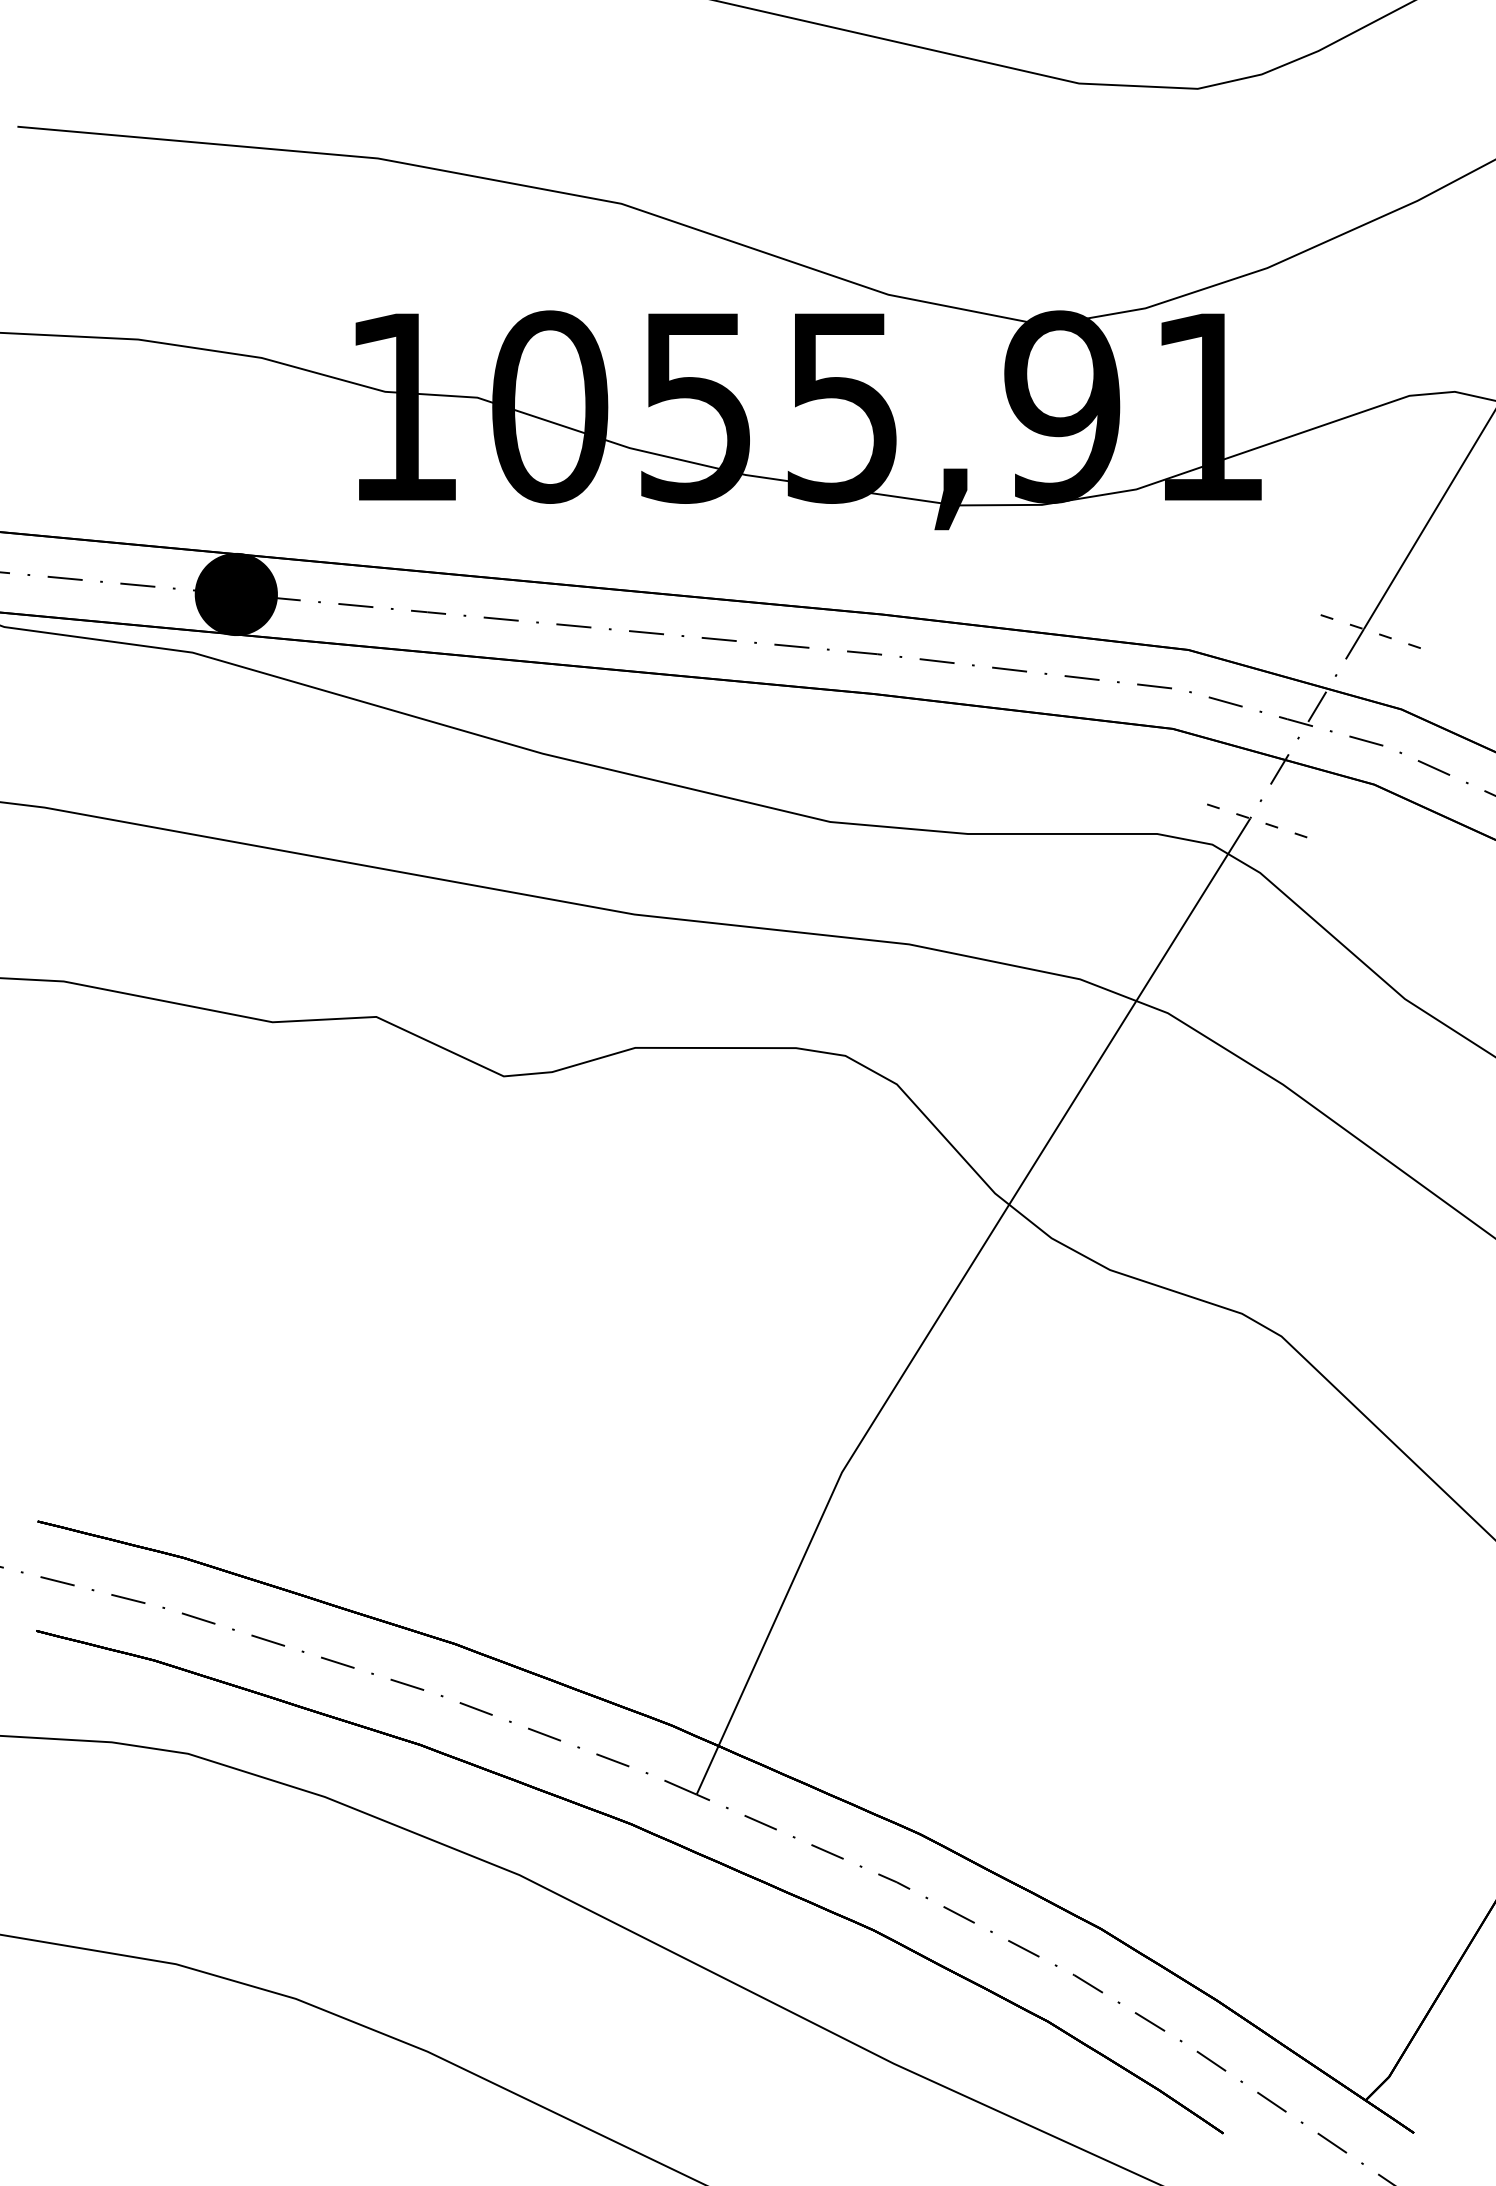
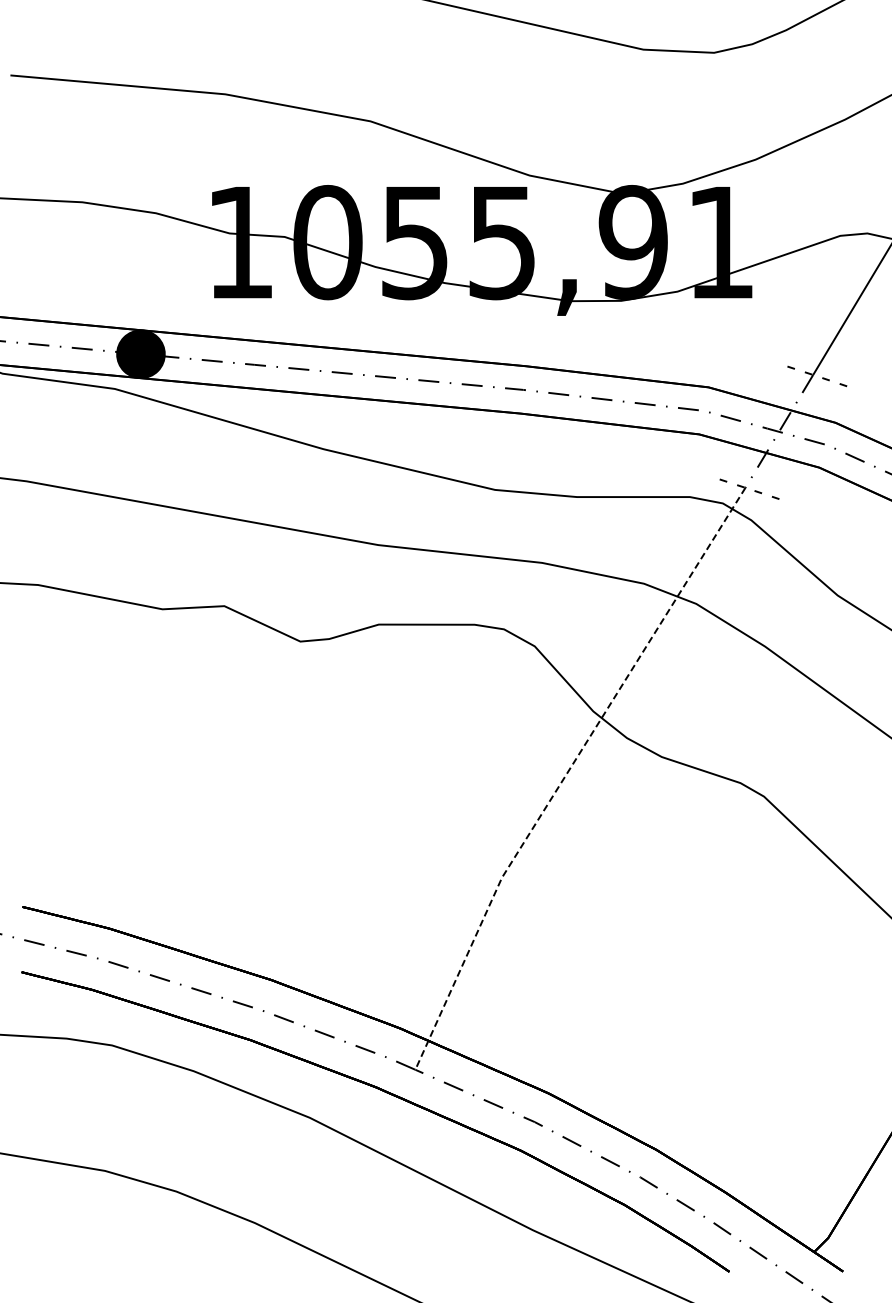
line: (951, 1295) -> (567, 772), solid -> dashed

